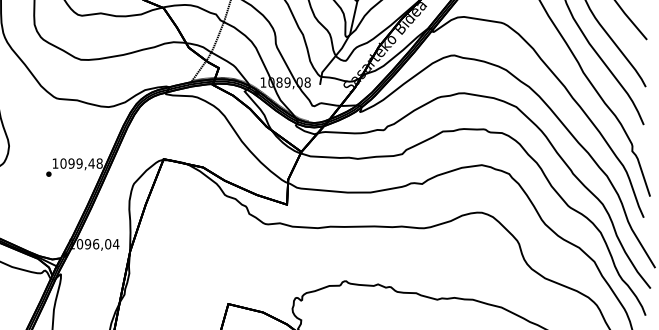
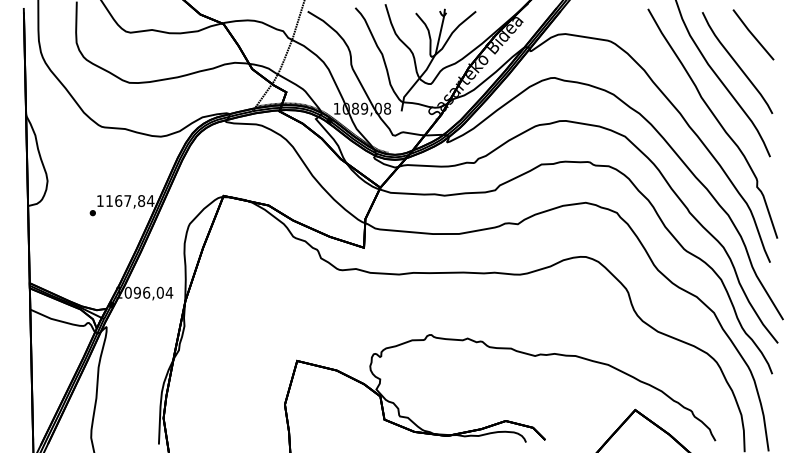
text: (81, 163) -> (130, 200), 1099,48 -> 1167,84

